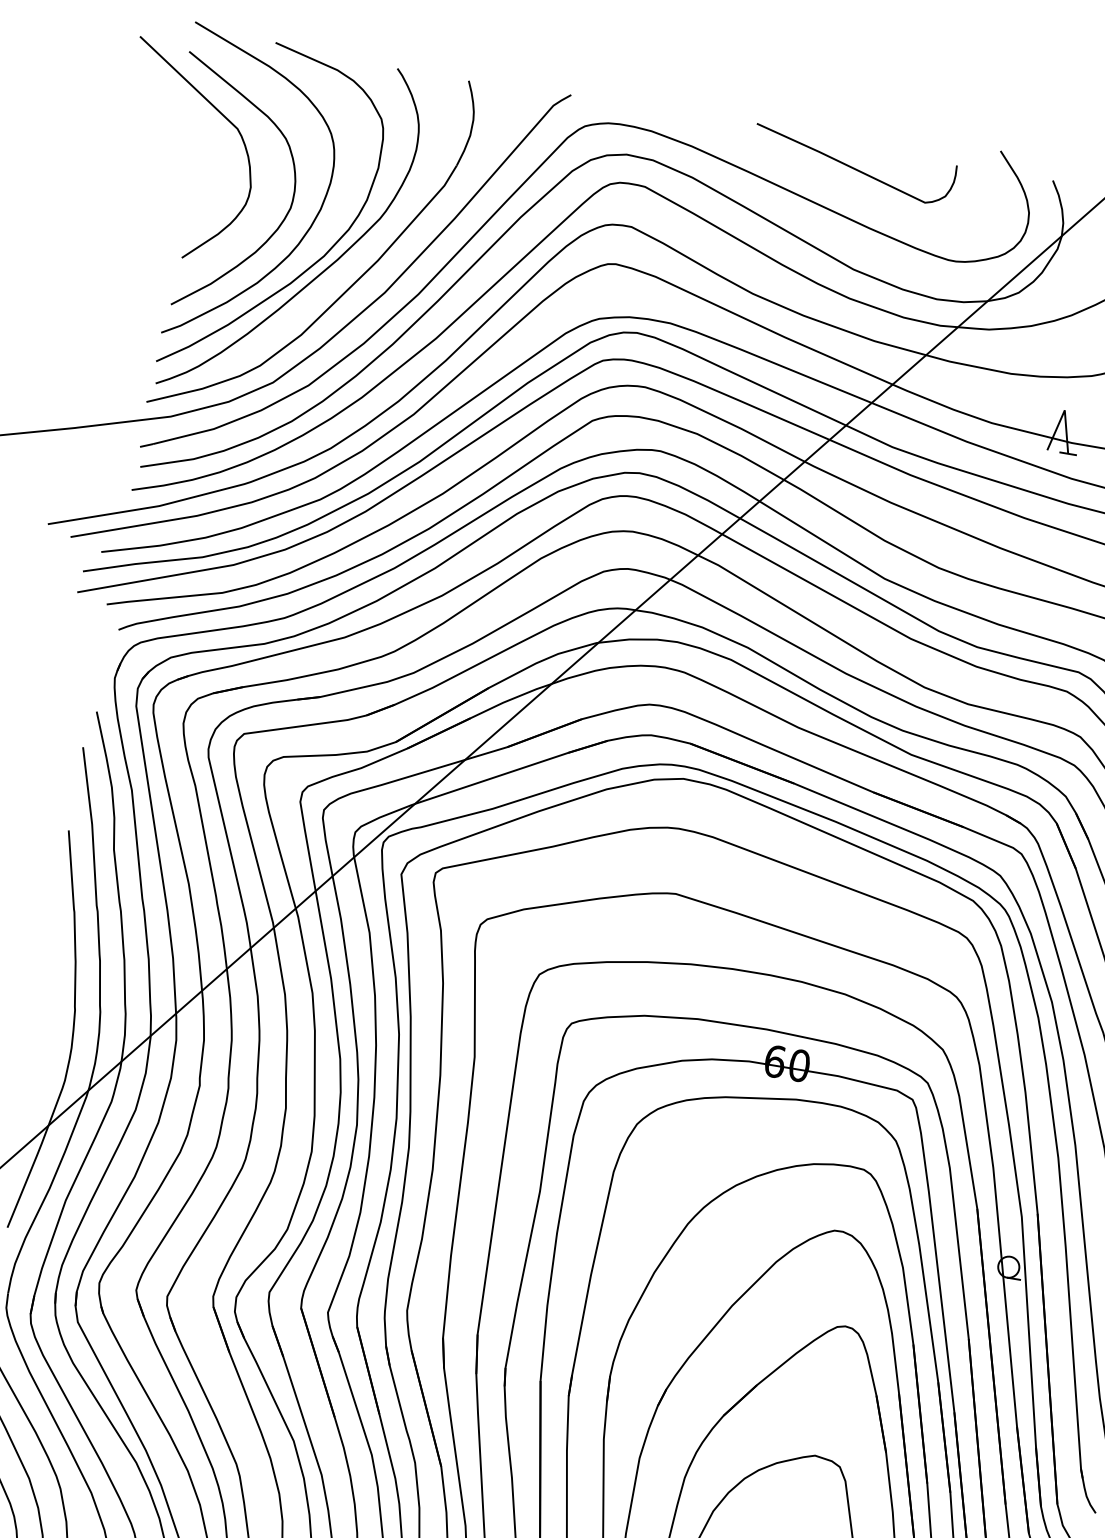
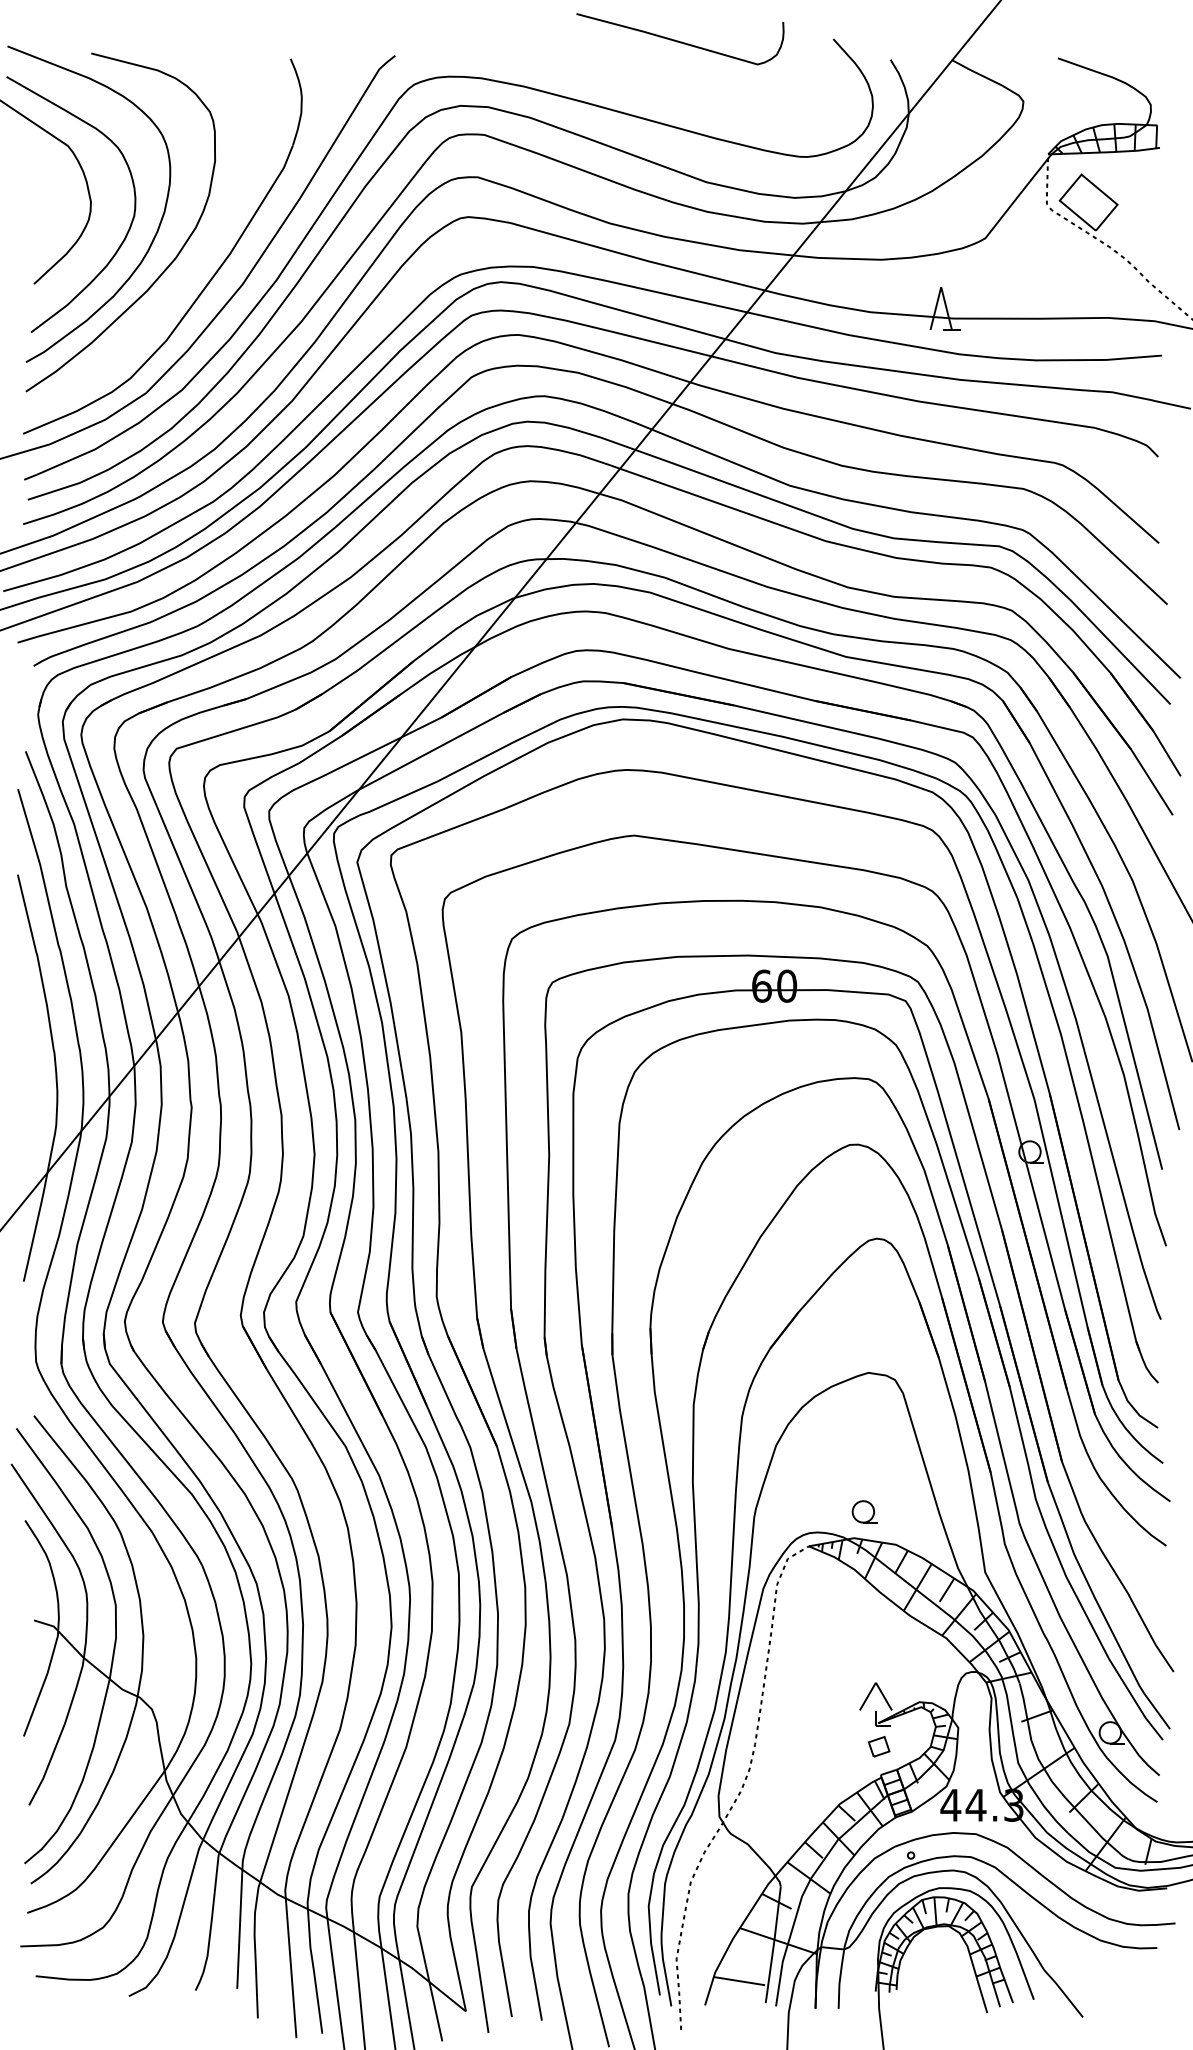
curve: (853, 167) -> (680, 41), moved
curve: (328, 266) -> (181, 267), removed

